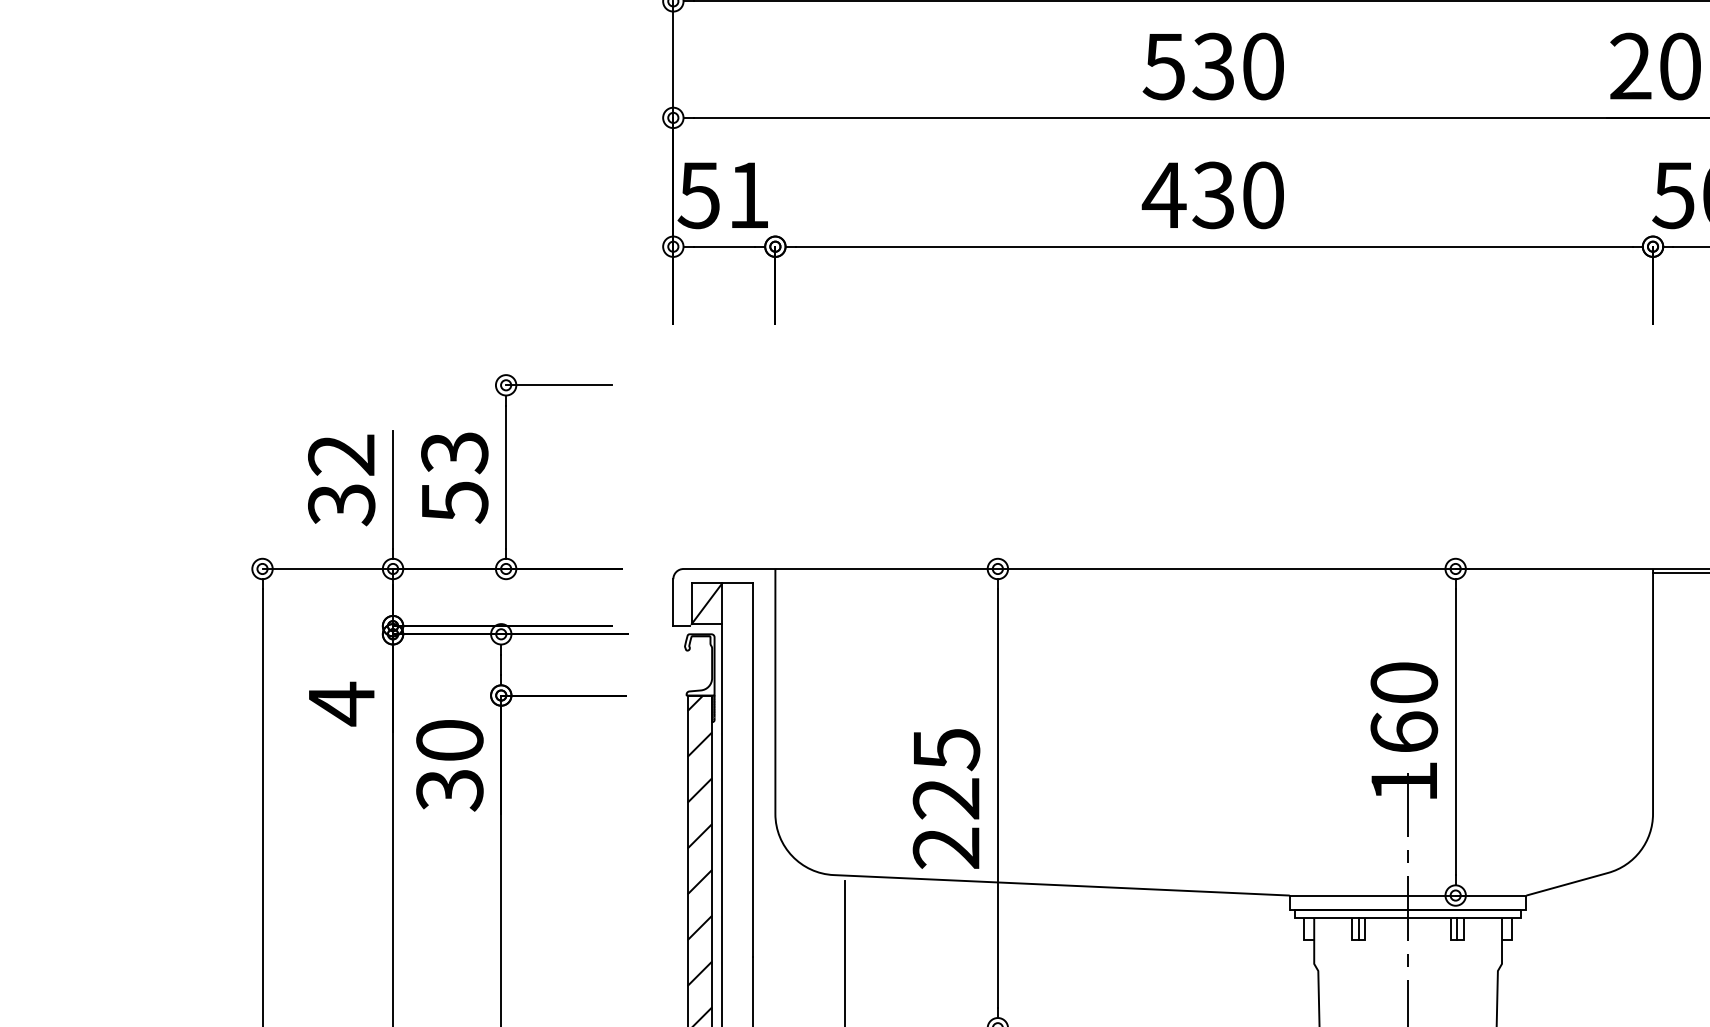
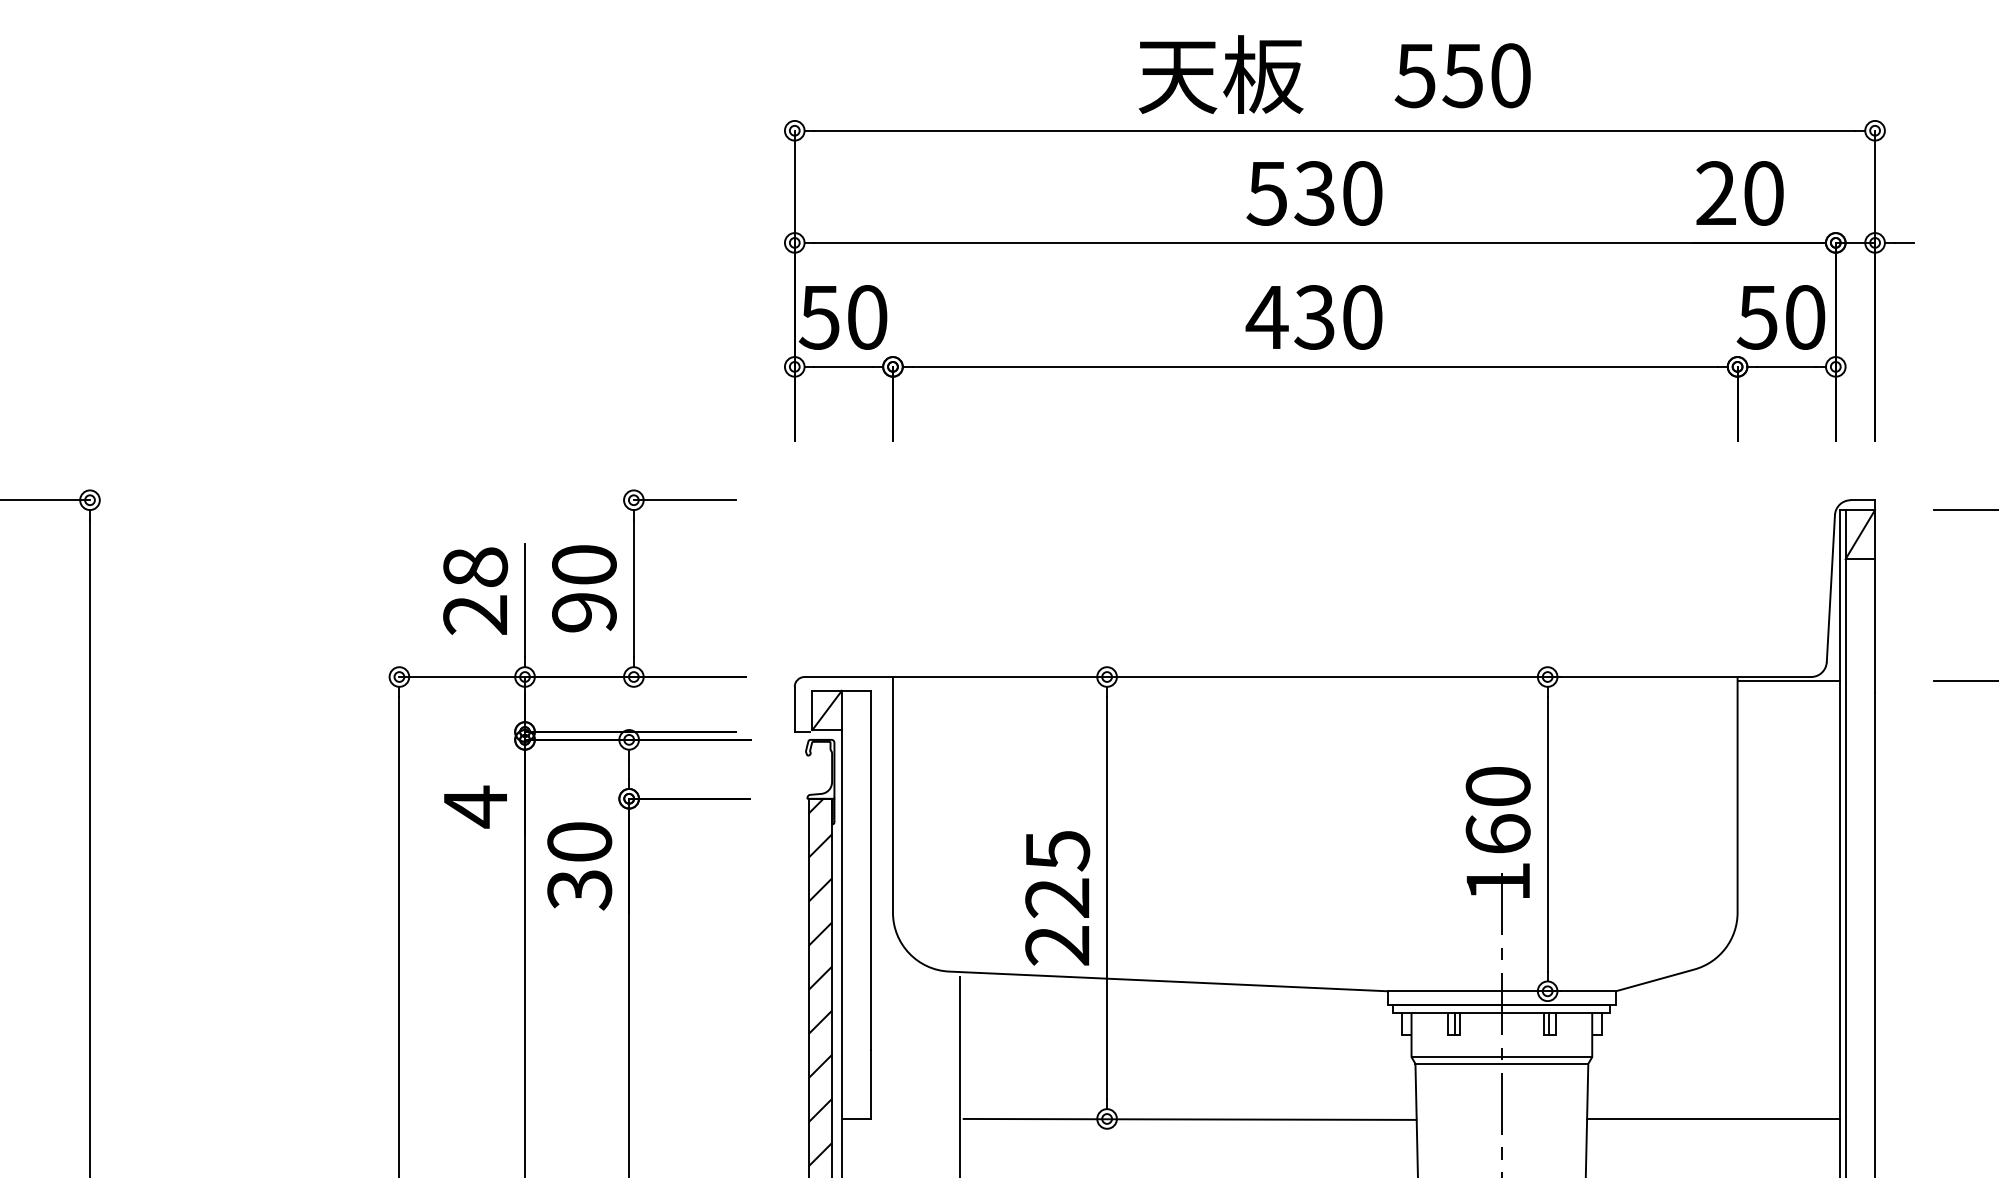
text: (748, 195) -> (867, 317), 51 -> 50
text: (454, 478) -> (584, 589), 53 -> 90
text: (341, 480) -> (475, 591), 32 -> 28
line: (1407, 964) -> (1501, 1057), added
line: (1407, 970) -> (1501, 1063), added

